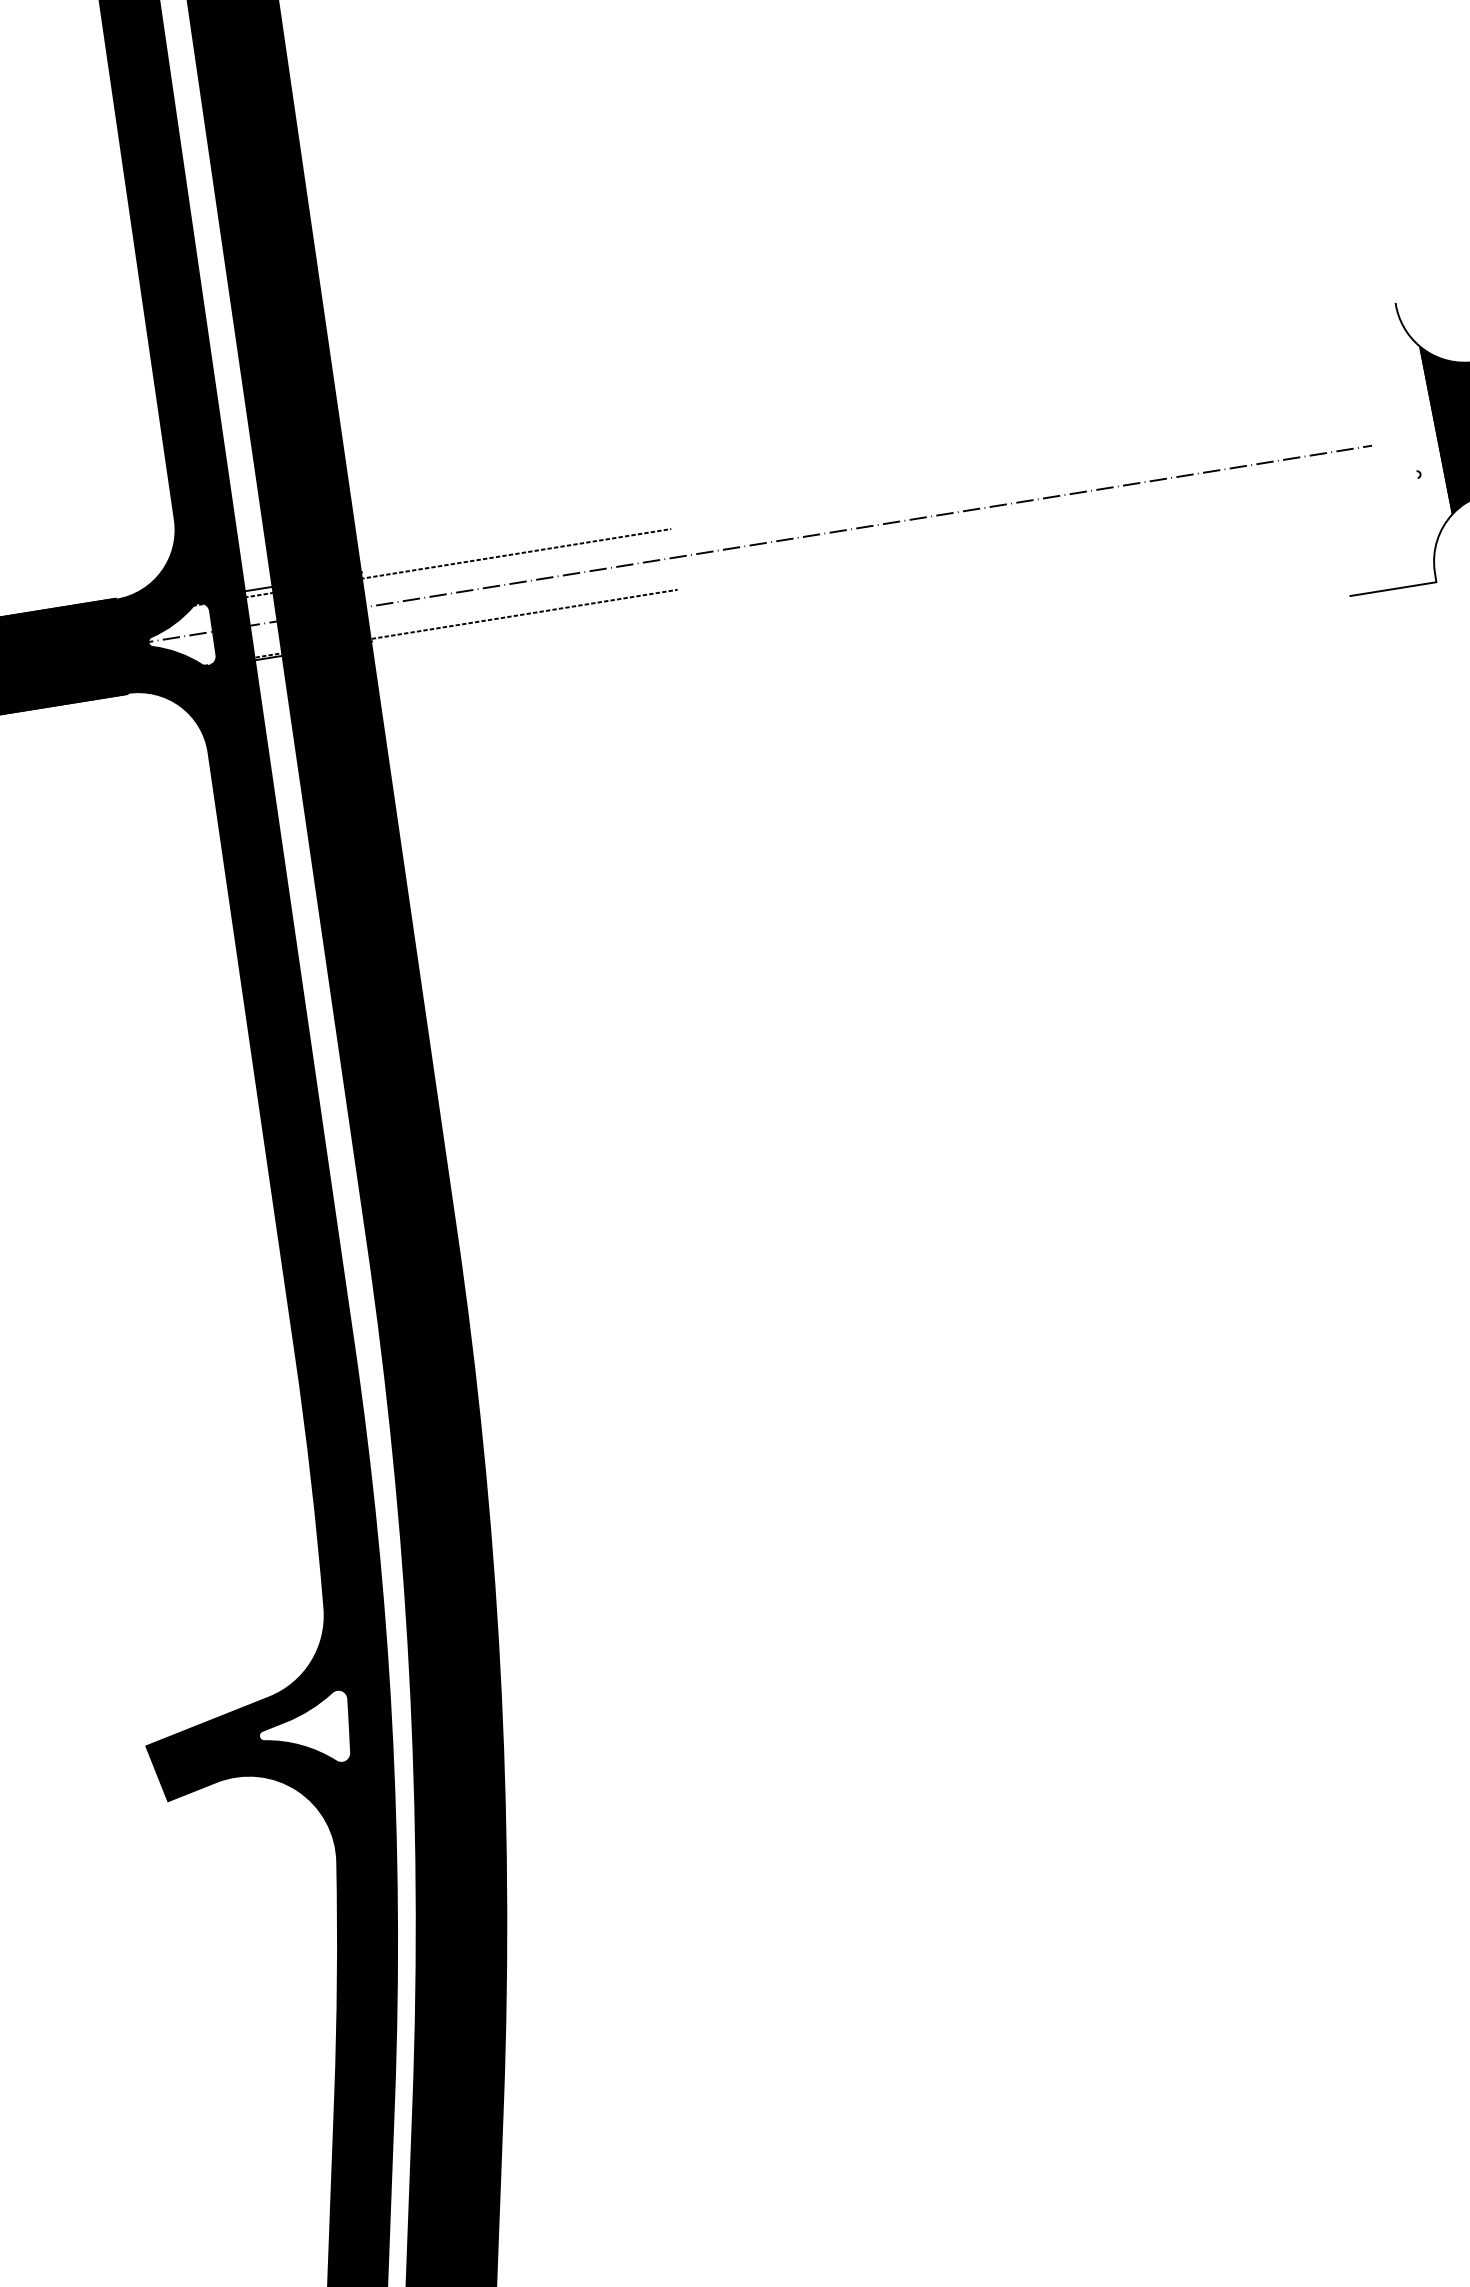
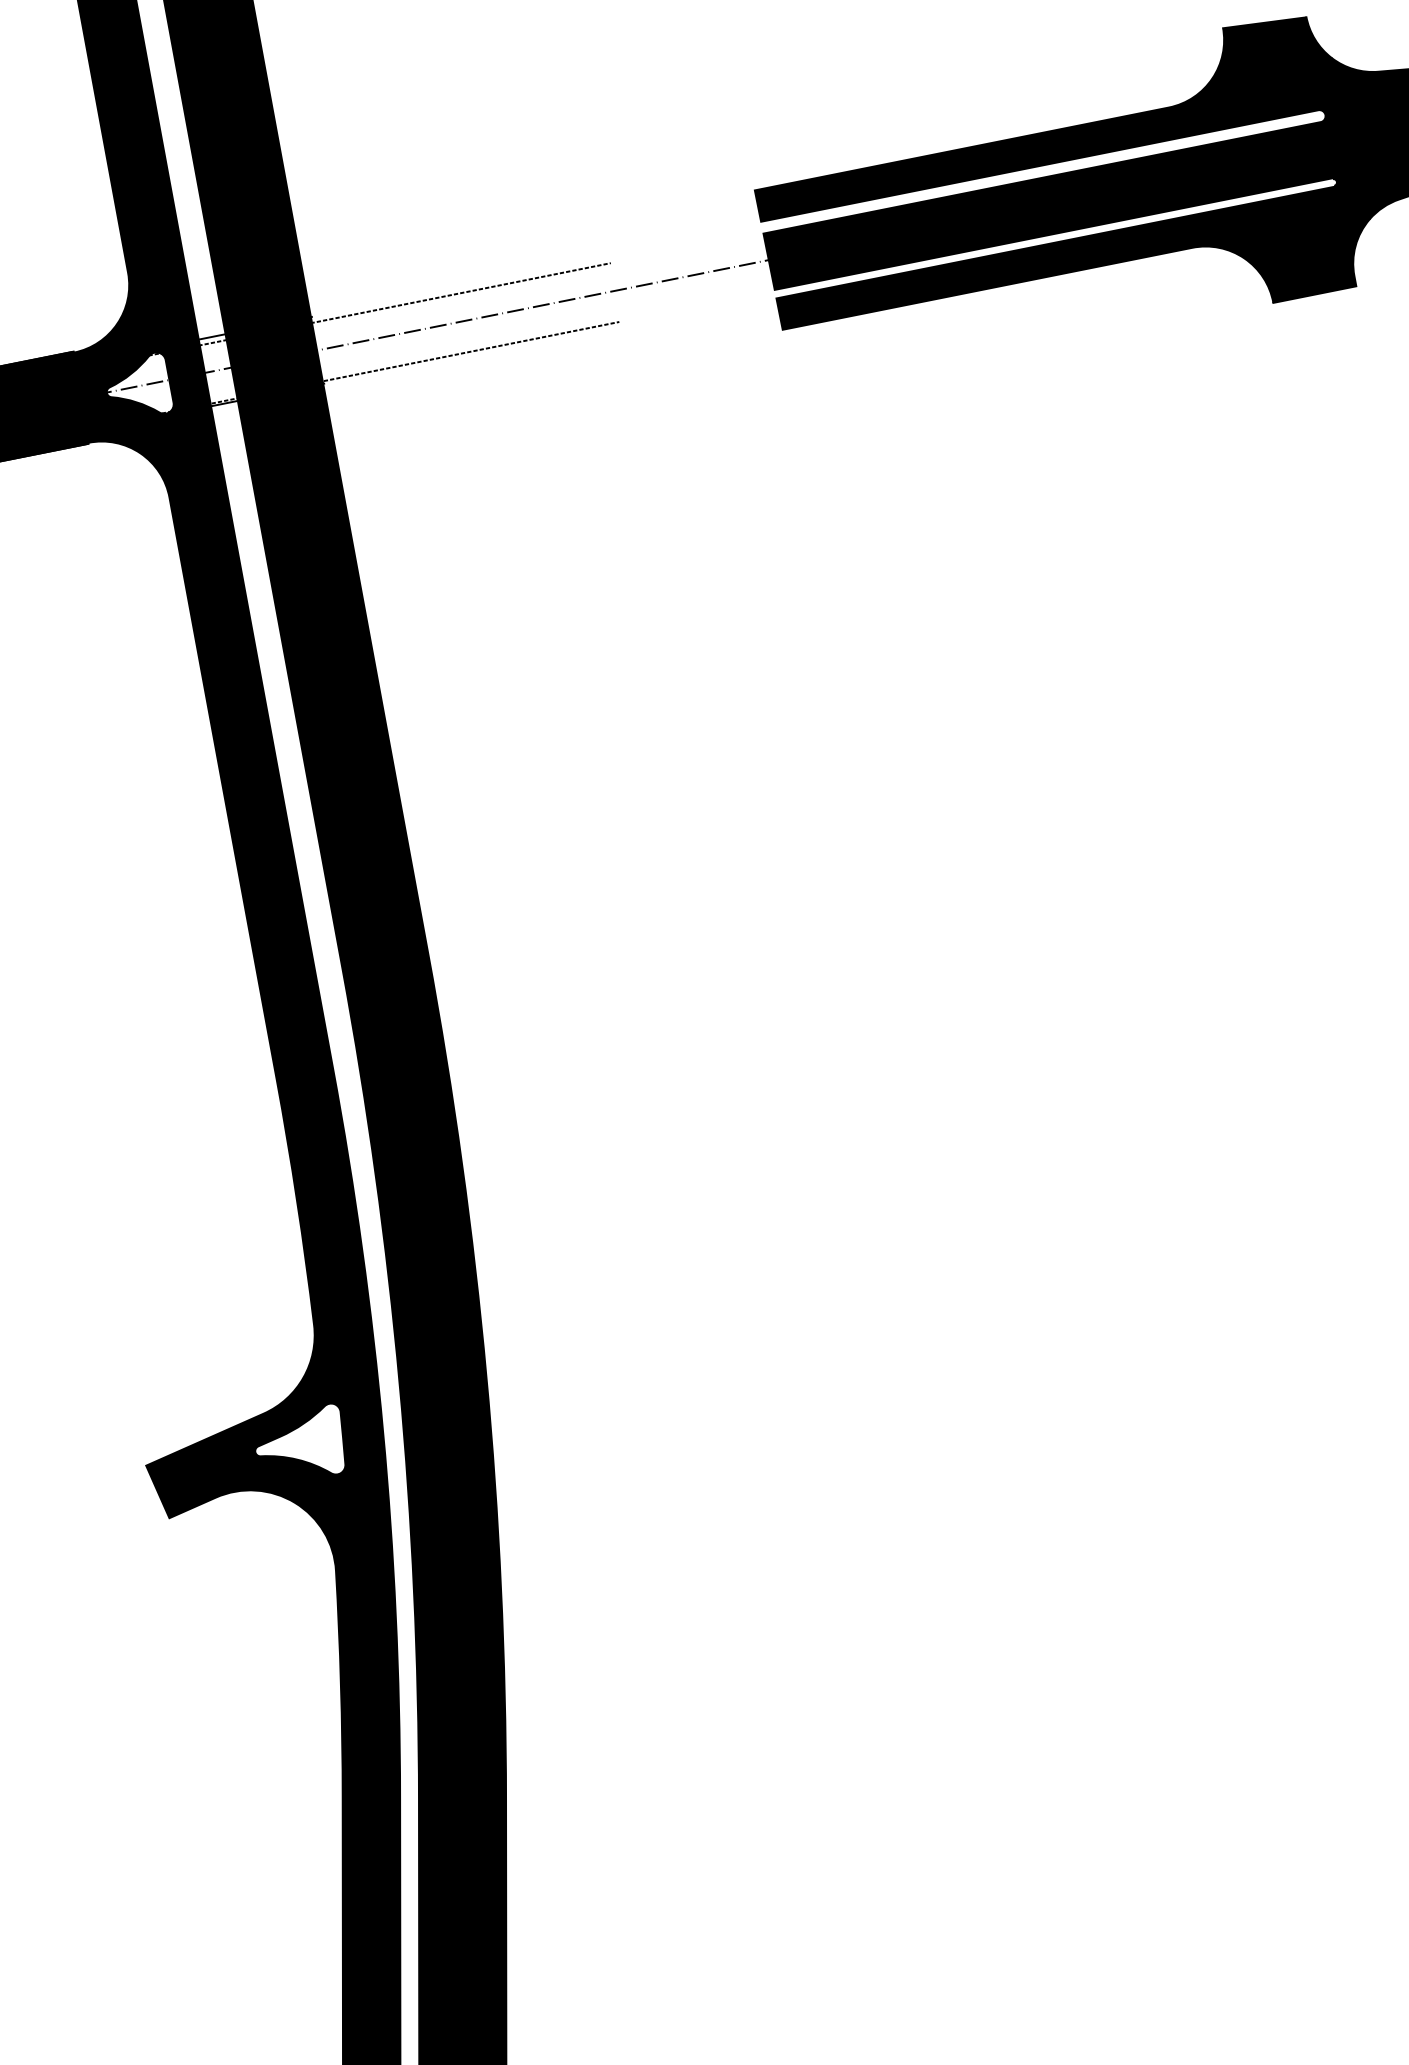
fill: (1136, 453) -> (1060, 172), added

